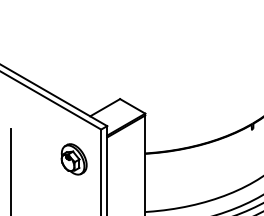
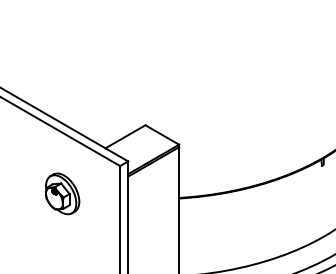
part: (73, 159) -> (61, 194), moved

